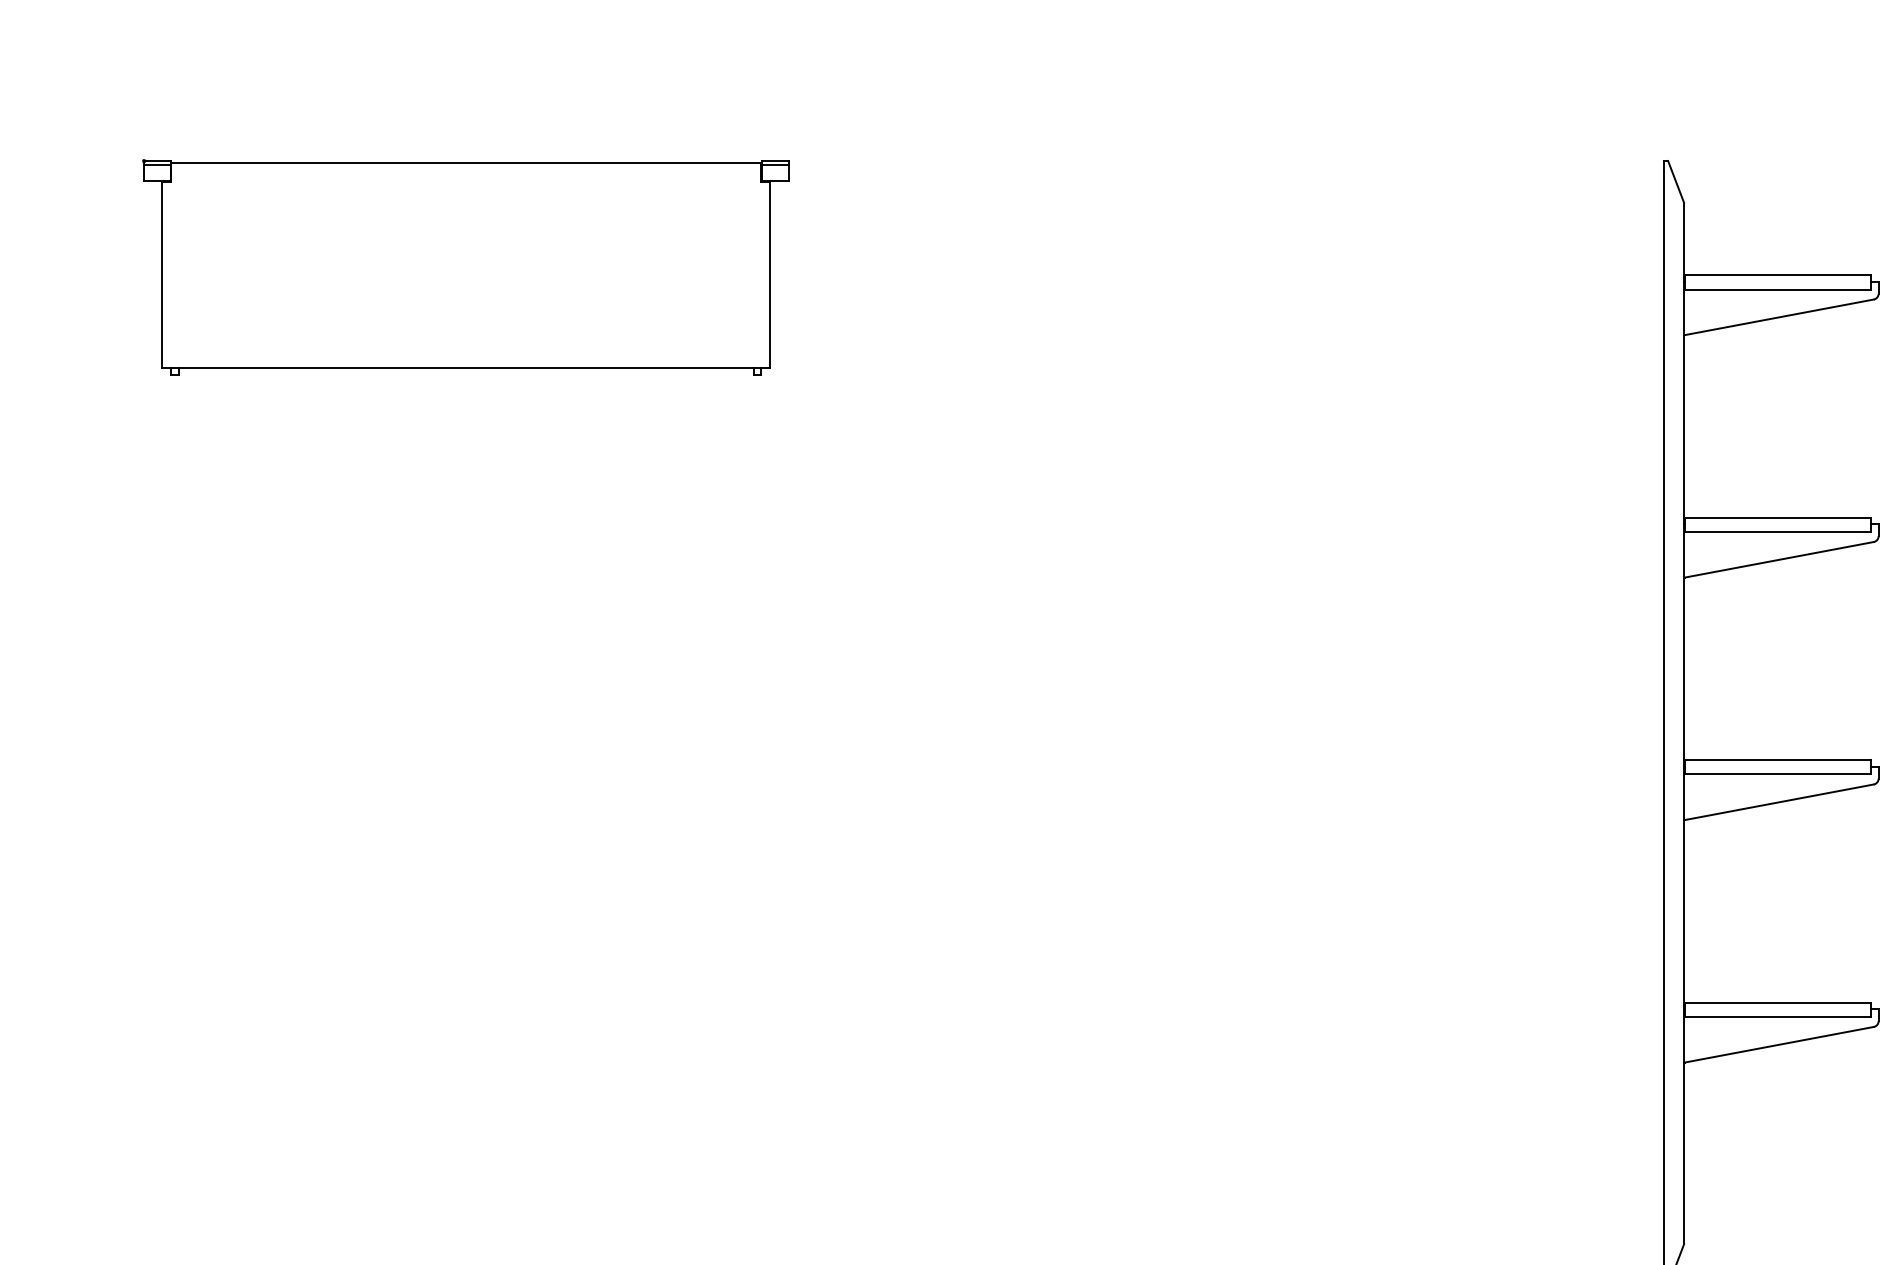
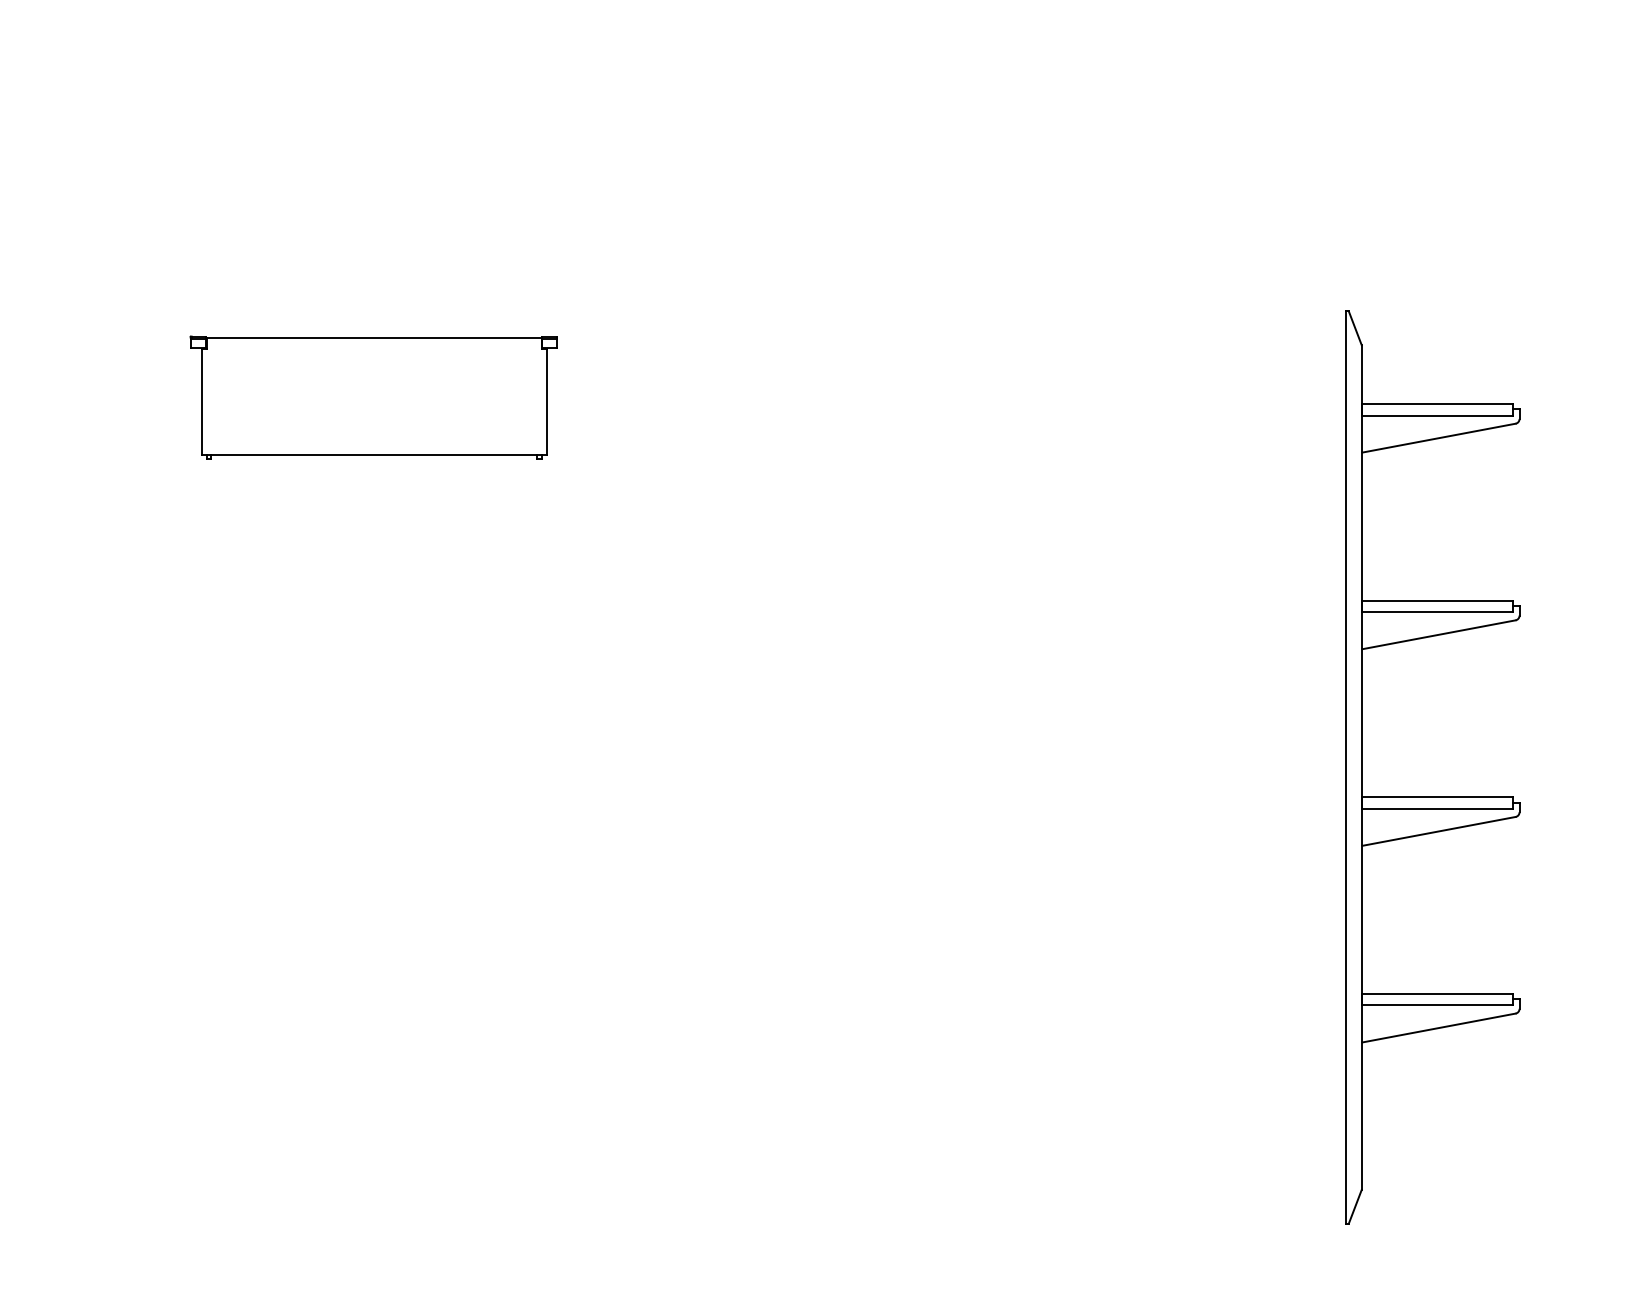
part: (465, 267) -> (373, 397), size x0.7

